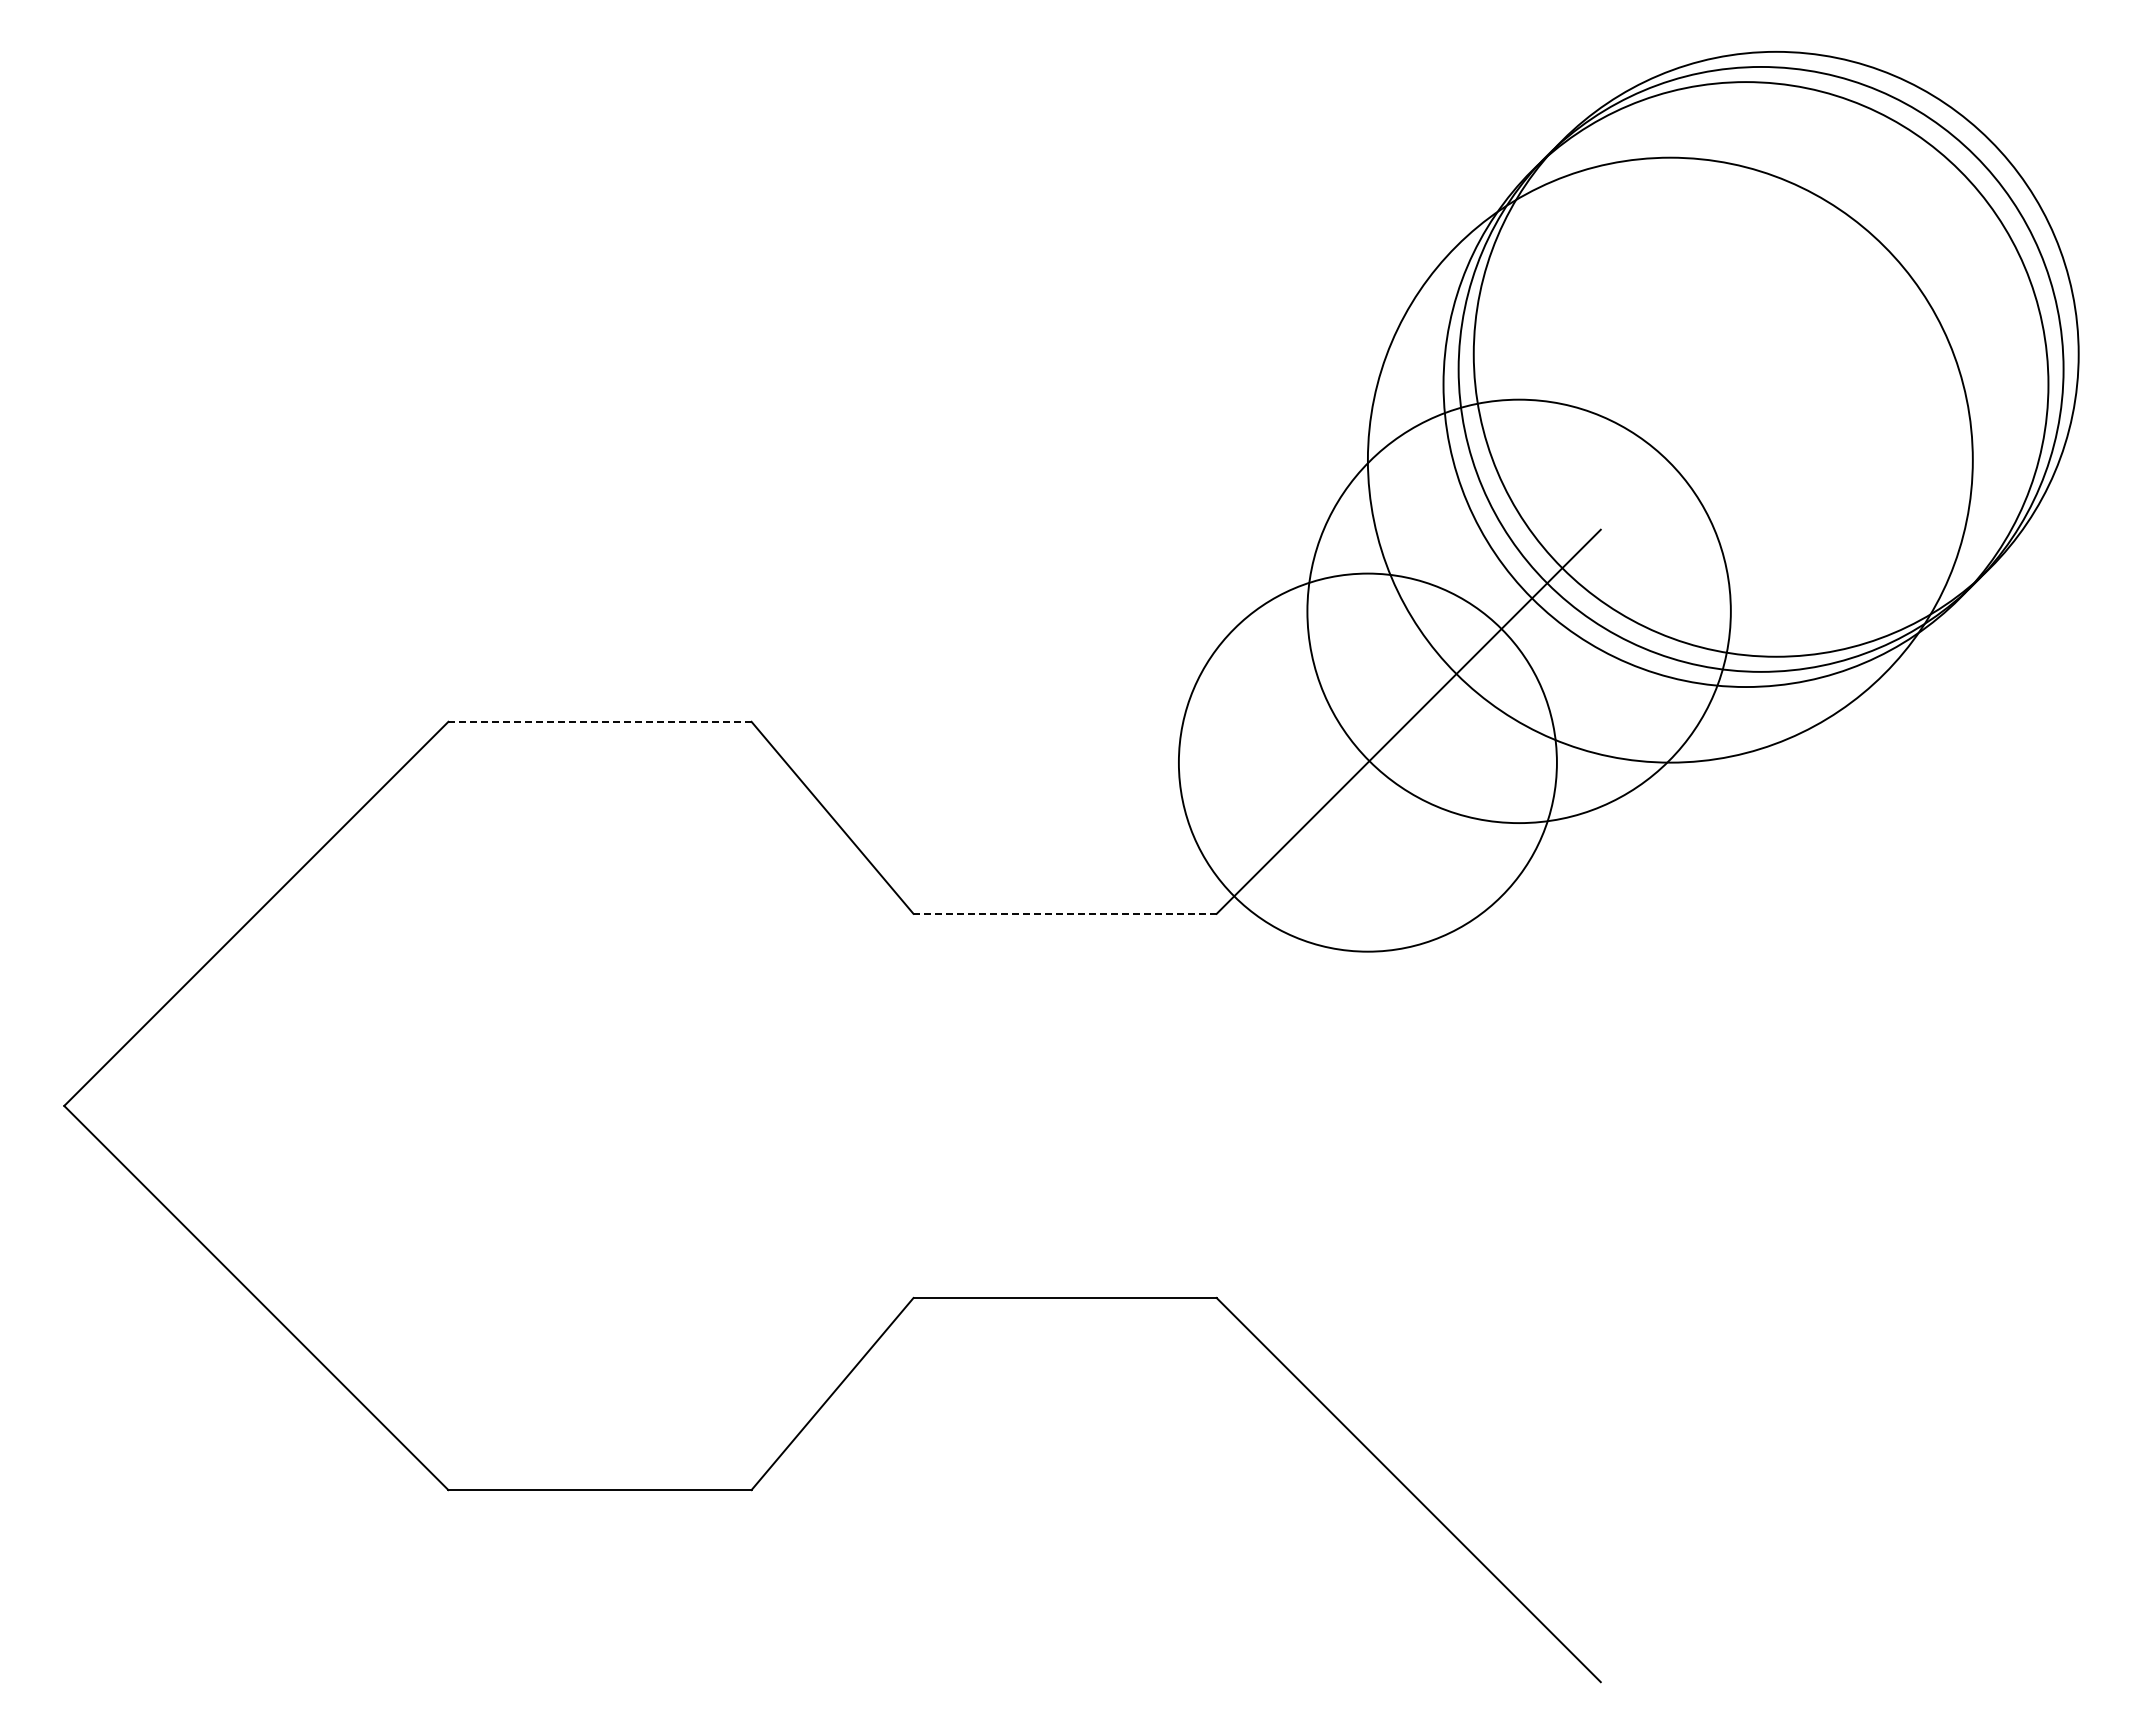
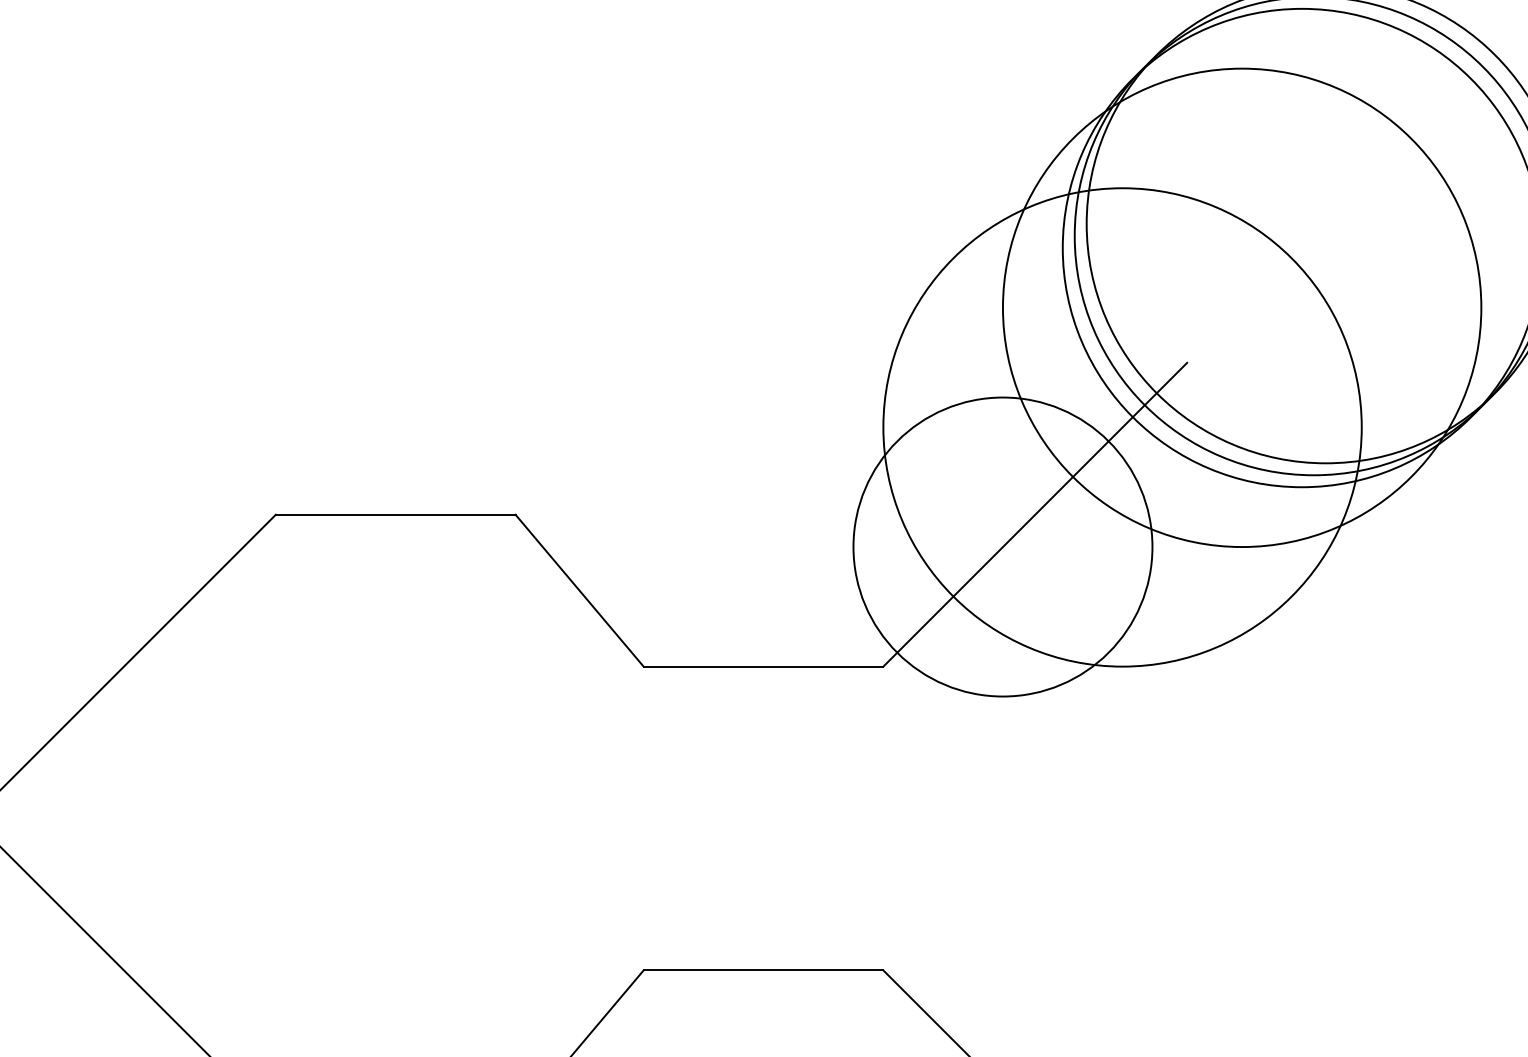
circle: (1518, 610) -> (1122, 426), size x1.43
line: (599, 721) -> (395, 514), dashed -> solid
line: (1065, 913) -> (763, 666), dashed -> solid

